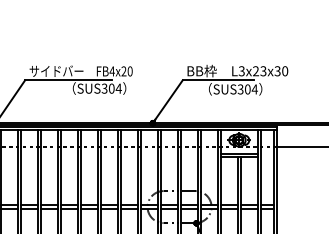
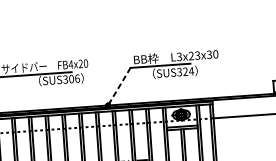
text: (118, 88) -> (77, 78), SUS304 -> SUS306
text: (247, 89) -> (185, 71), SUS304 -> SUS324
line: (168, 101) -> (119, 86), solid -> dashed

